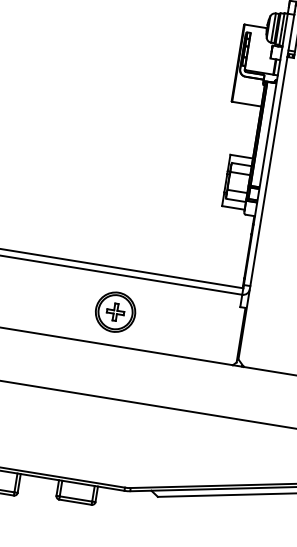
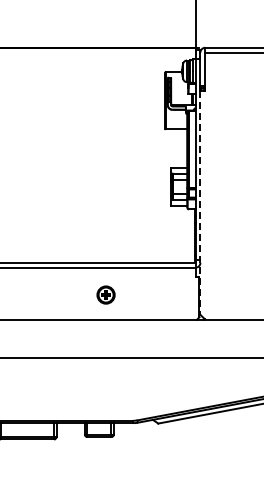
line: (262, 209) -> (200, 203), solid -> dashed
part: (114, 311) -> (105, 294), size x0.6

